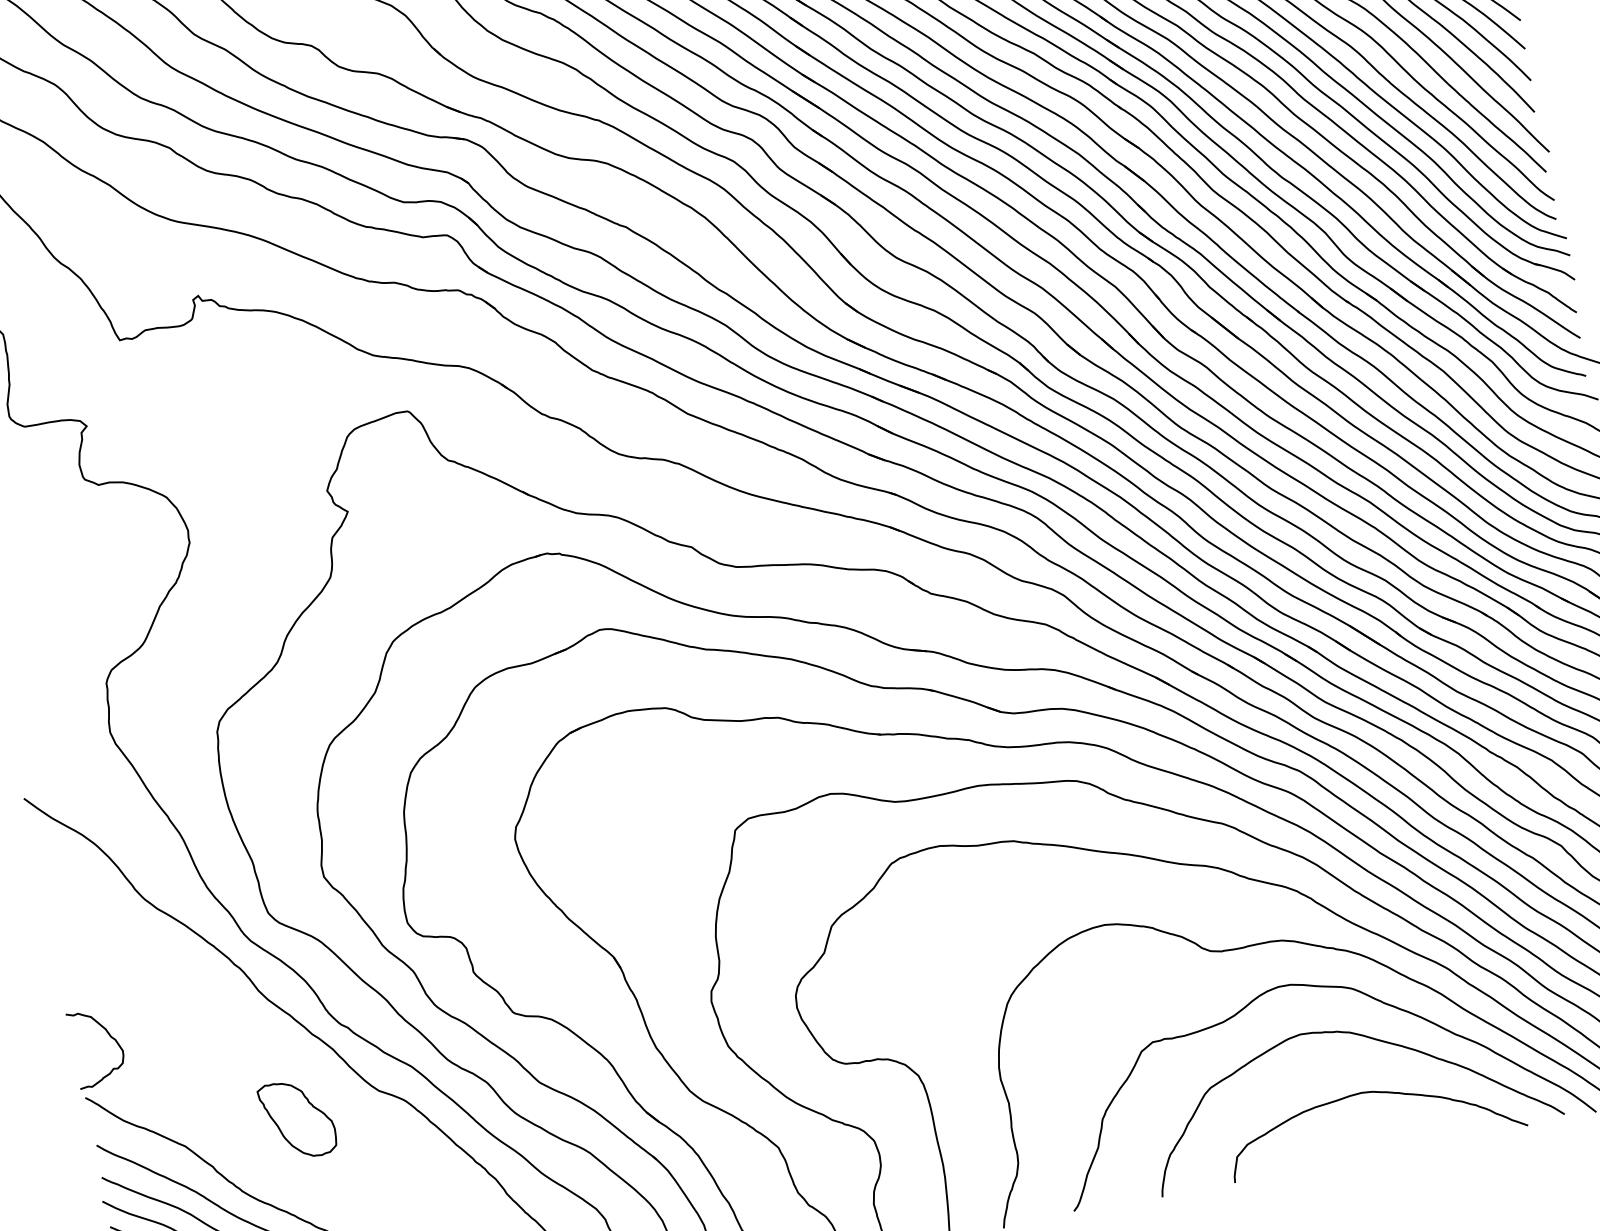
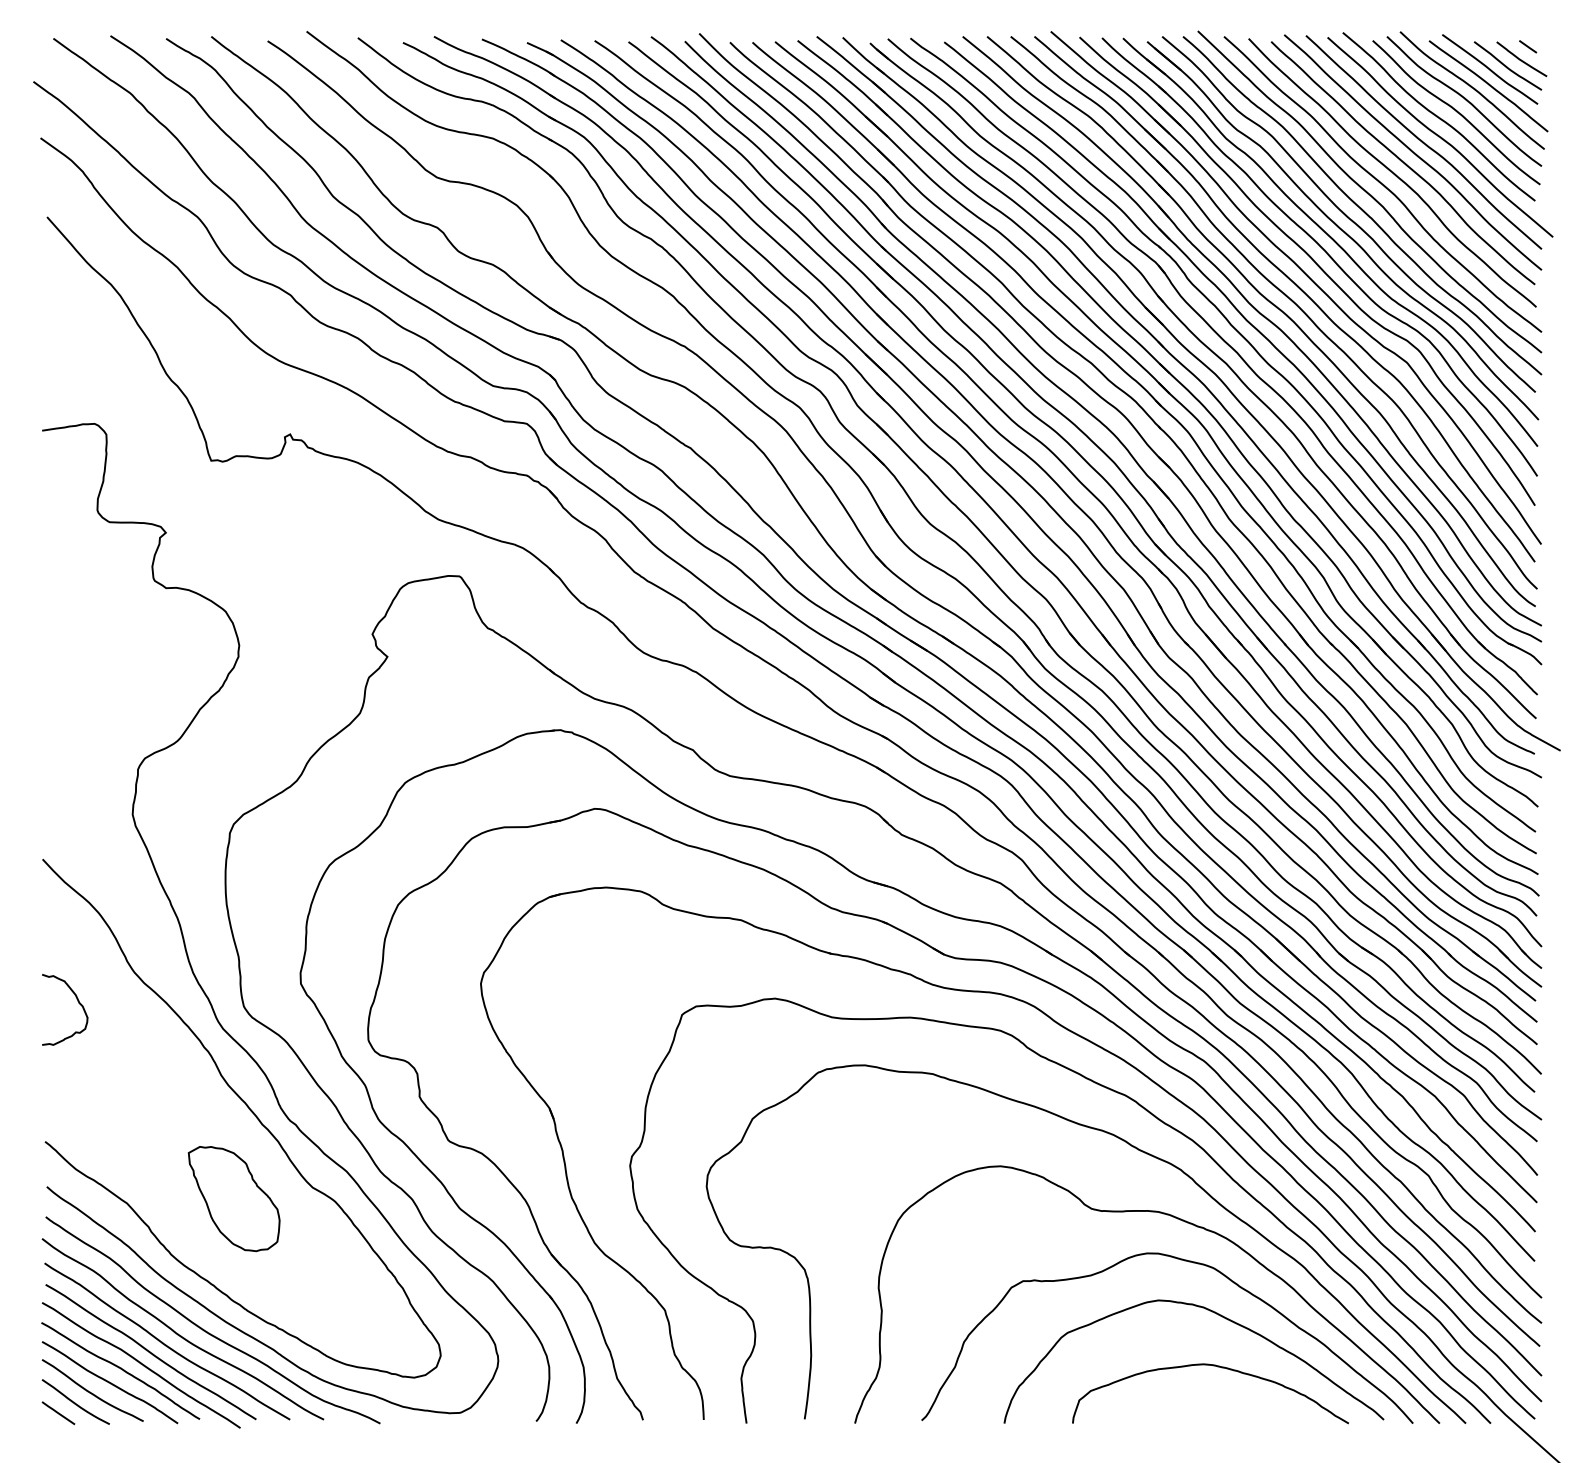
curve: (110, 1037) -> (78, 1003), moved
part: (297, 1119) -> (233, 1199), size x1.43

